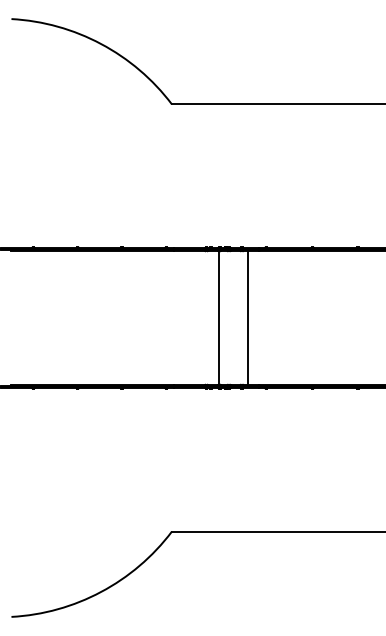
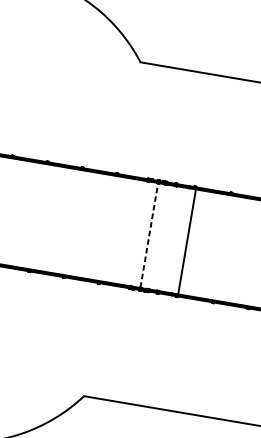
line: (247, 317) -> (187, 241), moved
line: (219, 318) -> (149, 235), solid -> dashed

